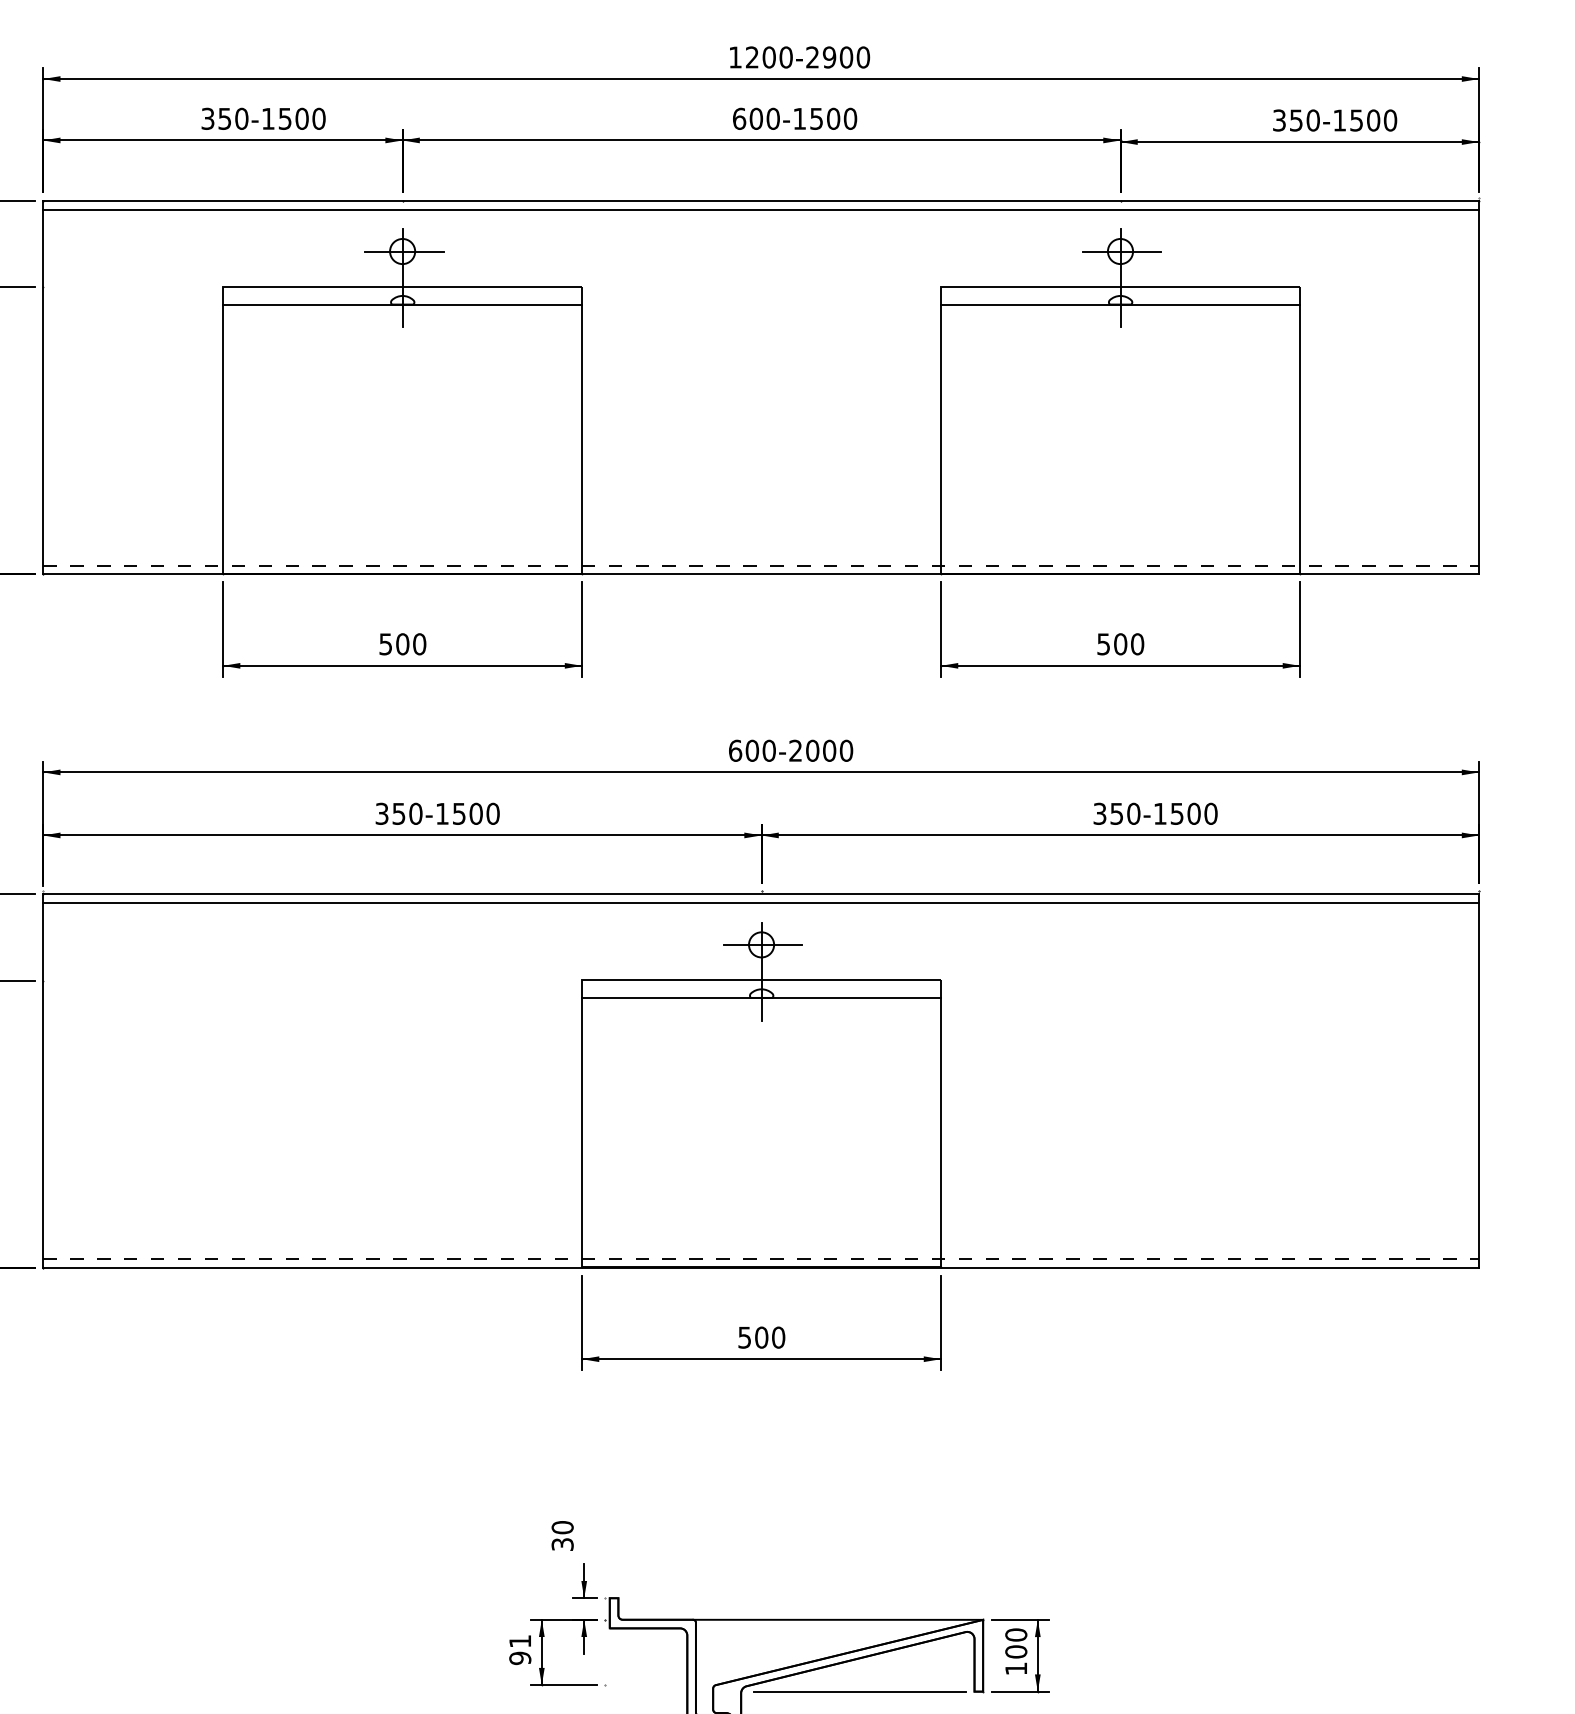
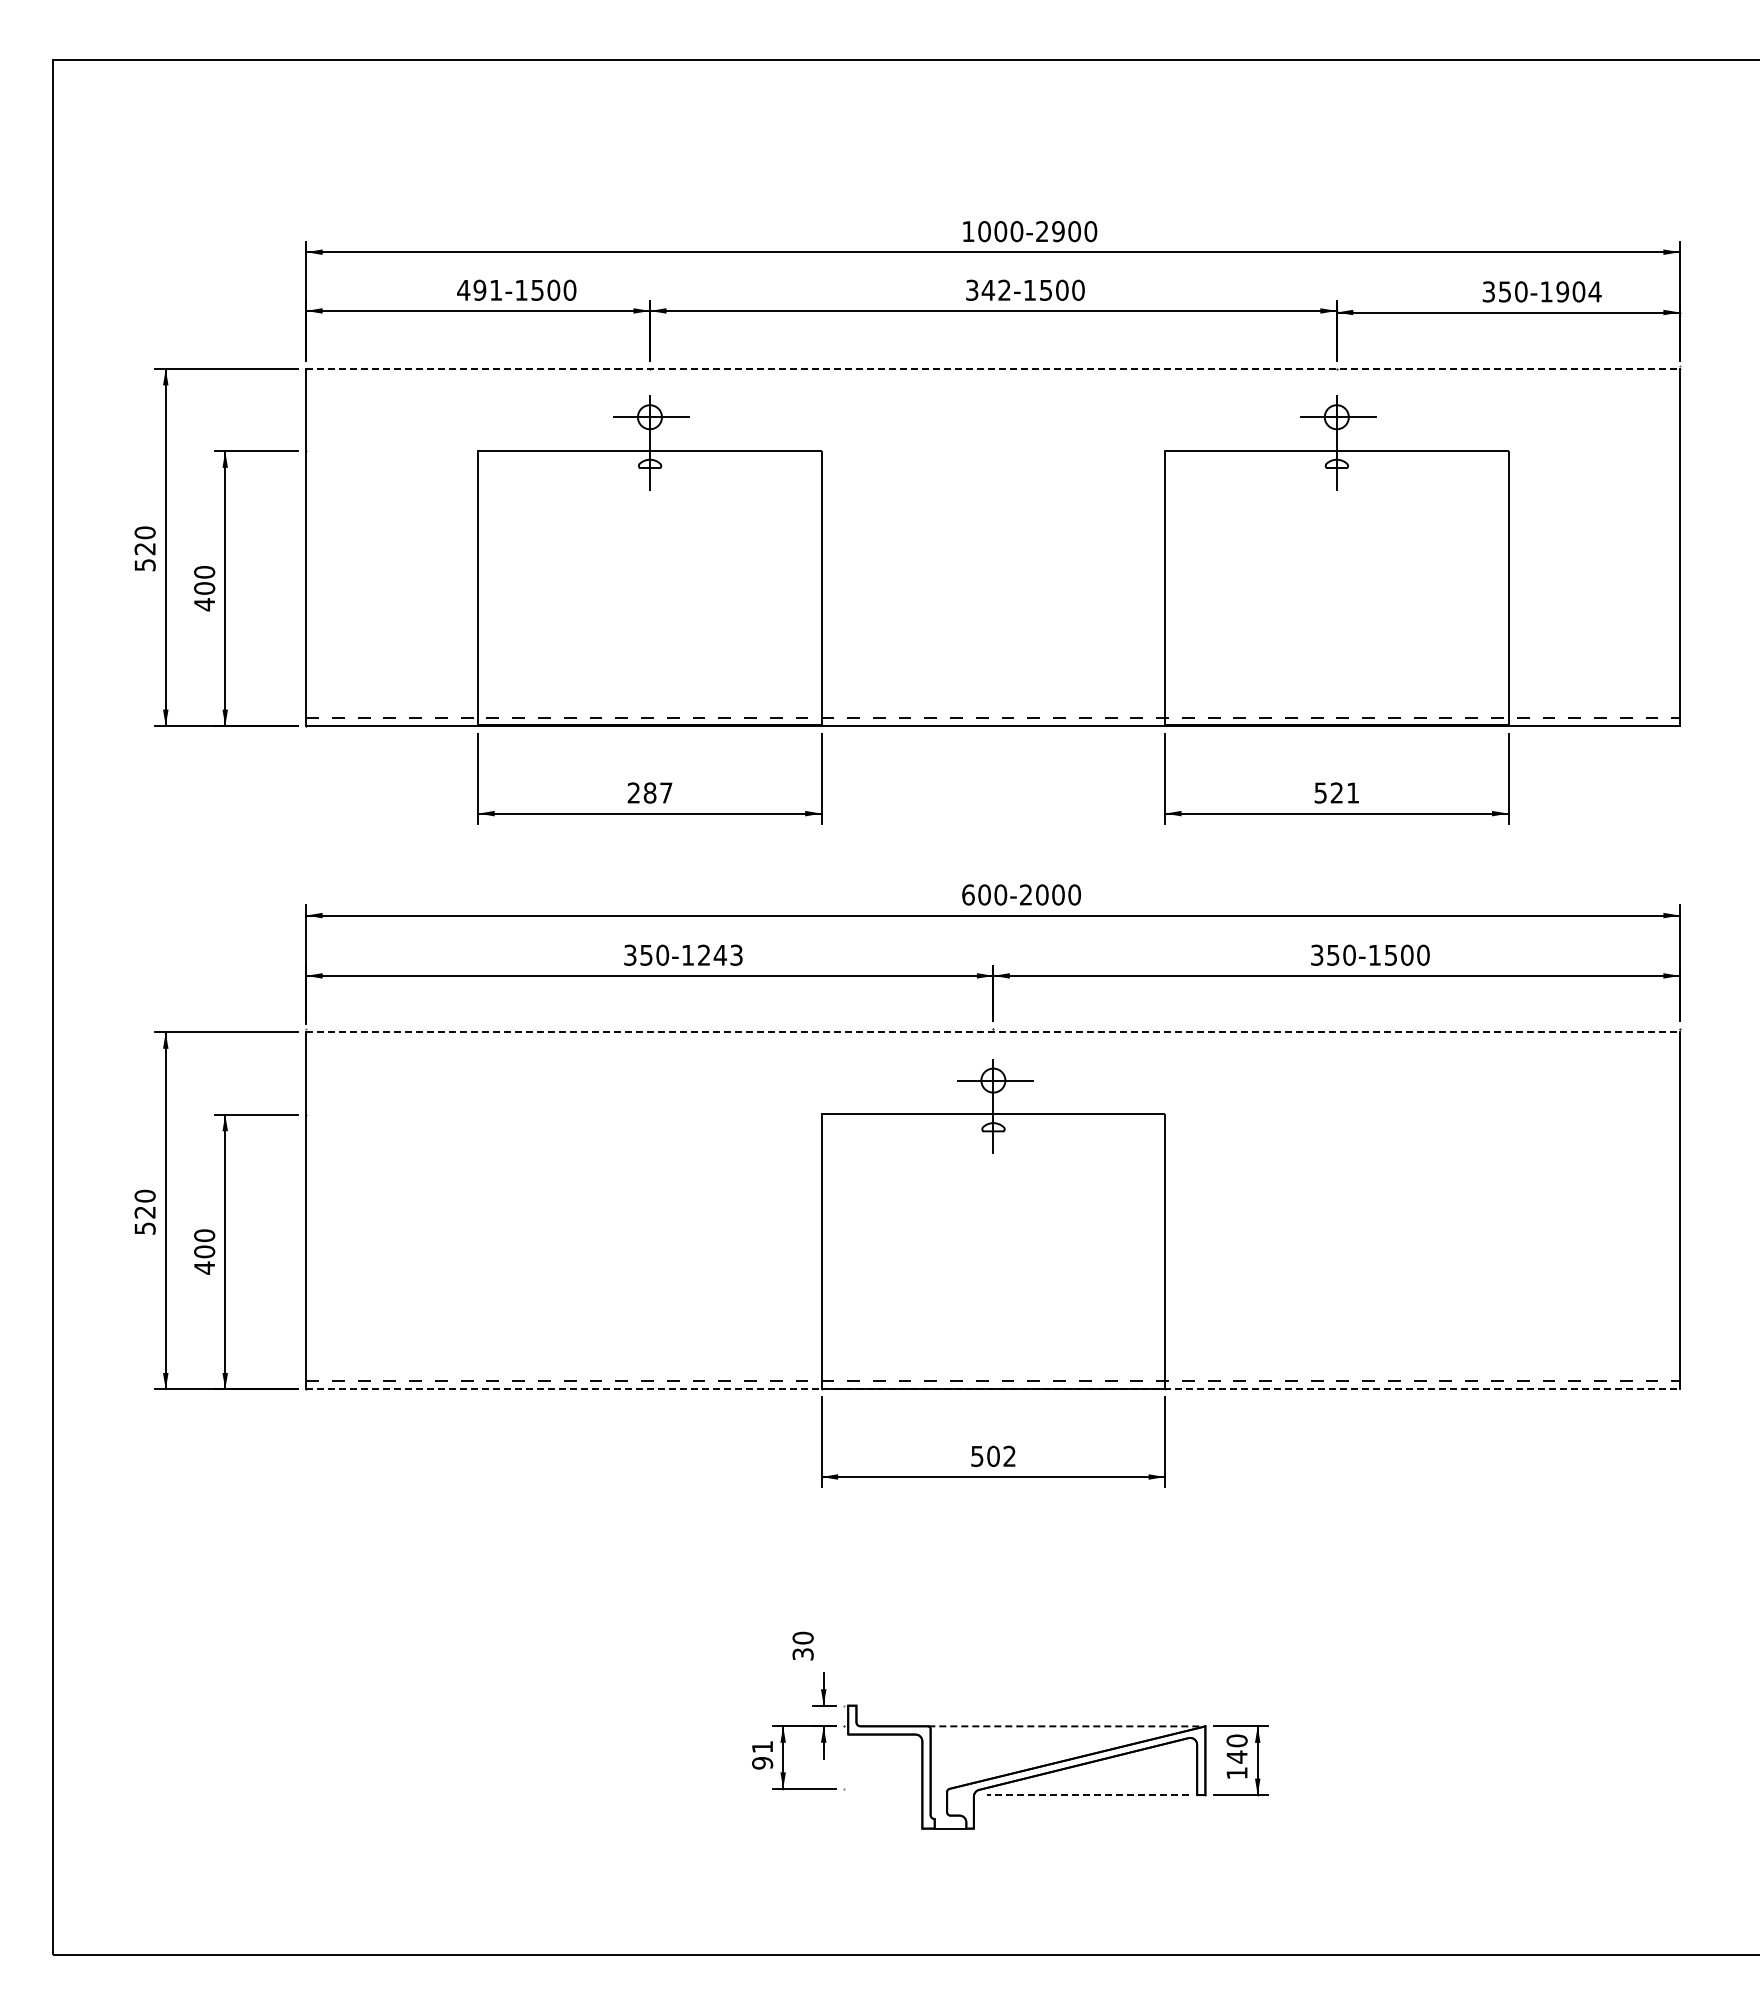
text: (752, 57) -> (984, 231), 1200-2900 -> 1000-2900
text: (224, 118) -> (479, 289), 350-1500 -> 491-1500
text: (756, 118) -> (988, 289), 600-1500 -> 342-1500
text: (1373, 120) -> (1578, 291), 350-1500 -> 350-1904
line: (761, 200) -> (993, 368), solid -> dashed
line: (760, 209) -> (992, 377), removed
line: (402, 304) -> (649, 467), removed
line: (1120, 304) -> (1336, 467), removed
text: (402, 643) -> (649, 792), 500 -> 287
text: (1128, 643) -> (1344, 792), 500 -> 521
text: (476, 813) -> (720, 954), 350-1500 -> 350-1243
line: (761, 894) -> (993, 1032), solid -> dashed
line: (760, 902) -> (992, 1040), removed
line: (761, 998) -> (993, 1131), removed
line: (761, 1267) -> (993, 1389), solid -> dashed
text: (778, 1336) -> (1009, 1455), 500 -> 502
line: (837, 1619) -> (1066, 1726), solid -> dashed
text: (1015, 1651) -> (1236, 1756), 100 -> 140
line: (859, 1692) -> (1087, 1795), solid -> dashed

